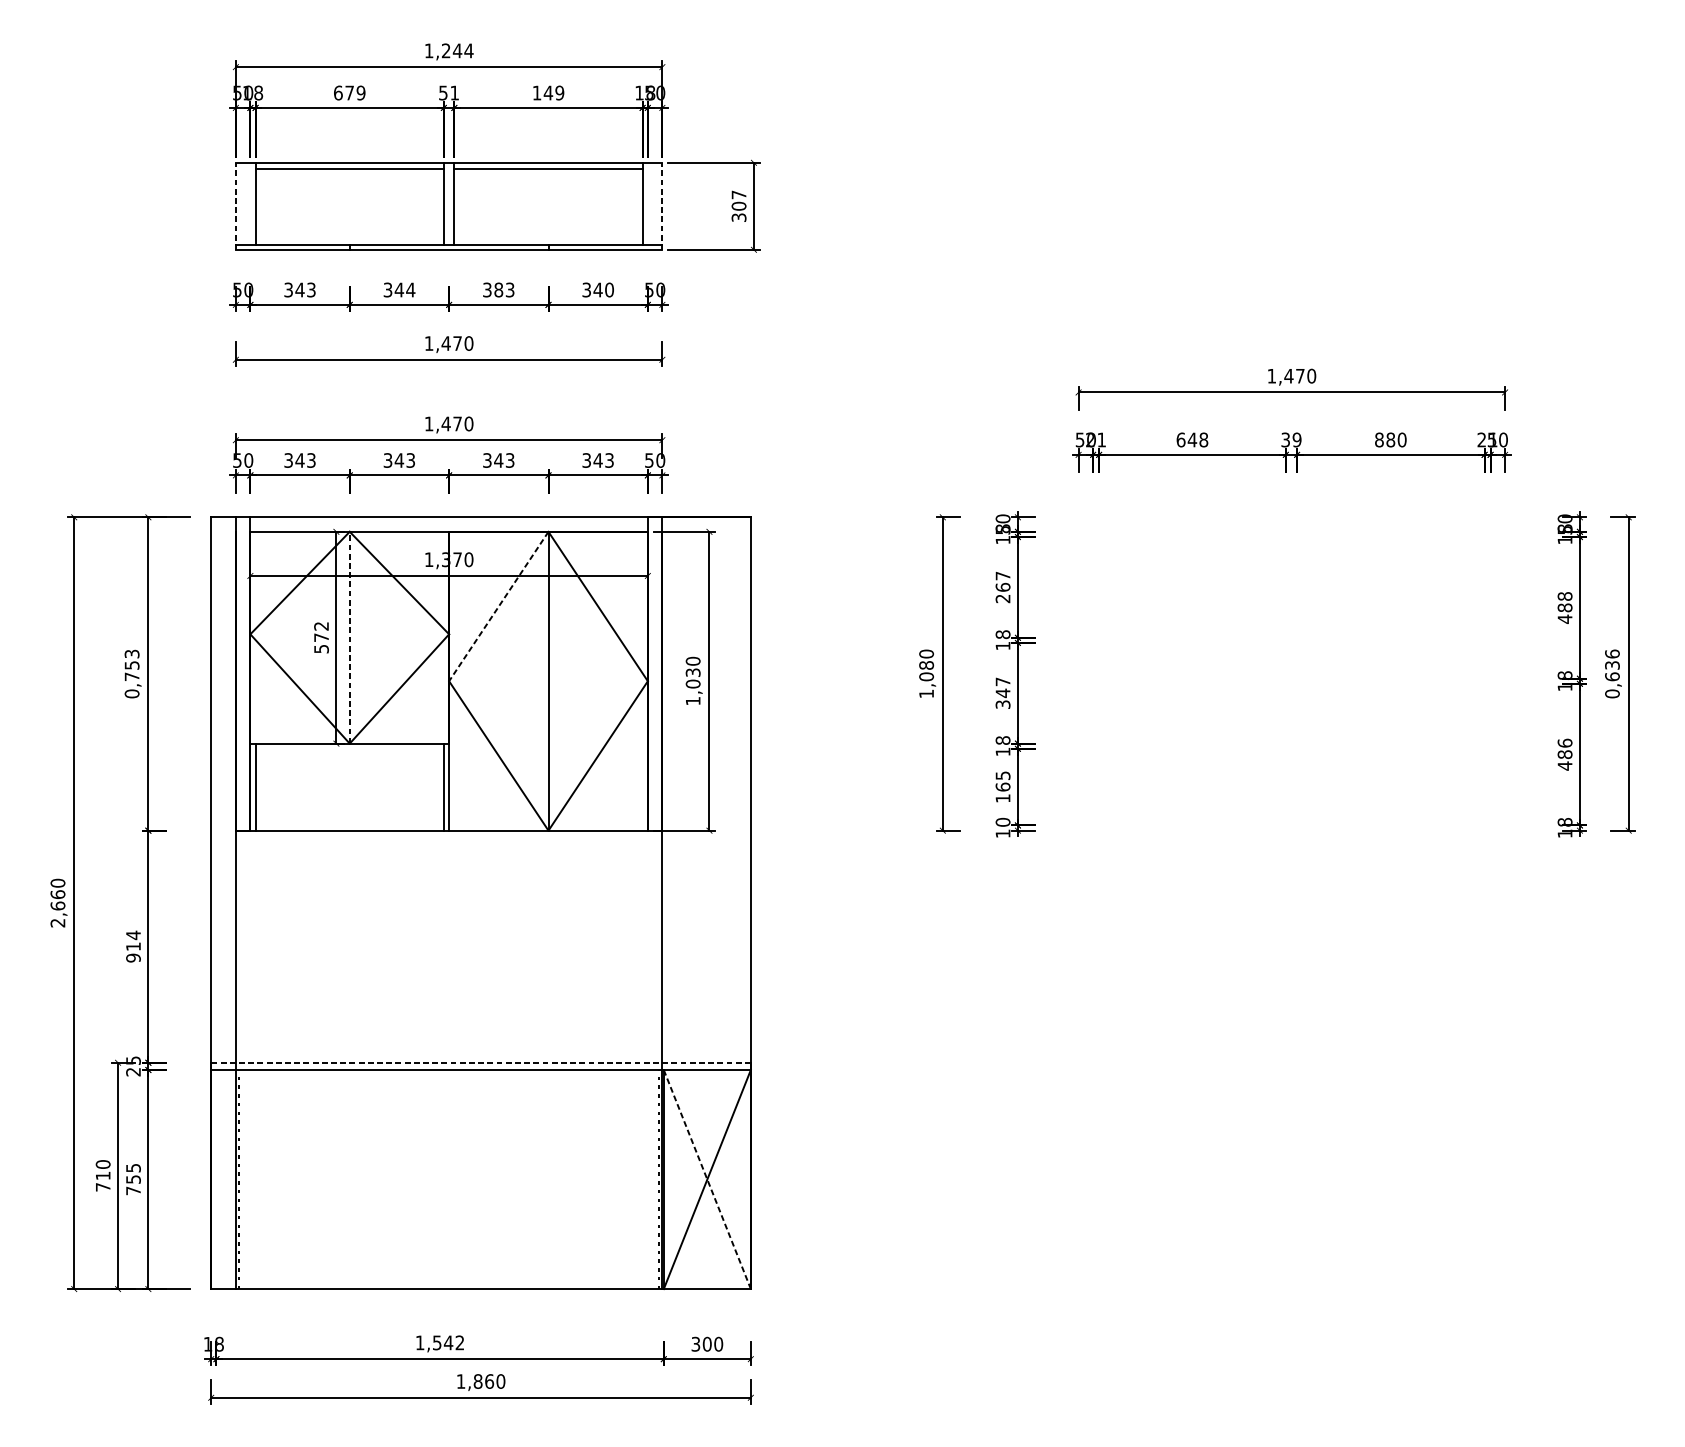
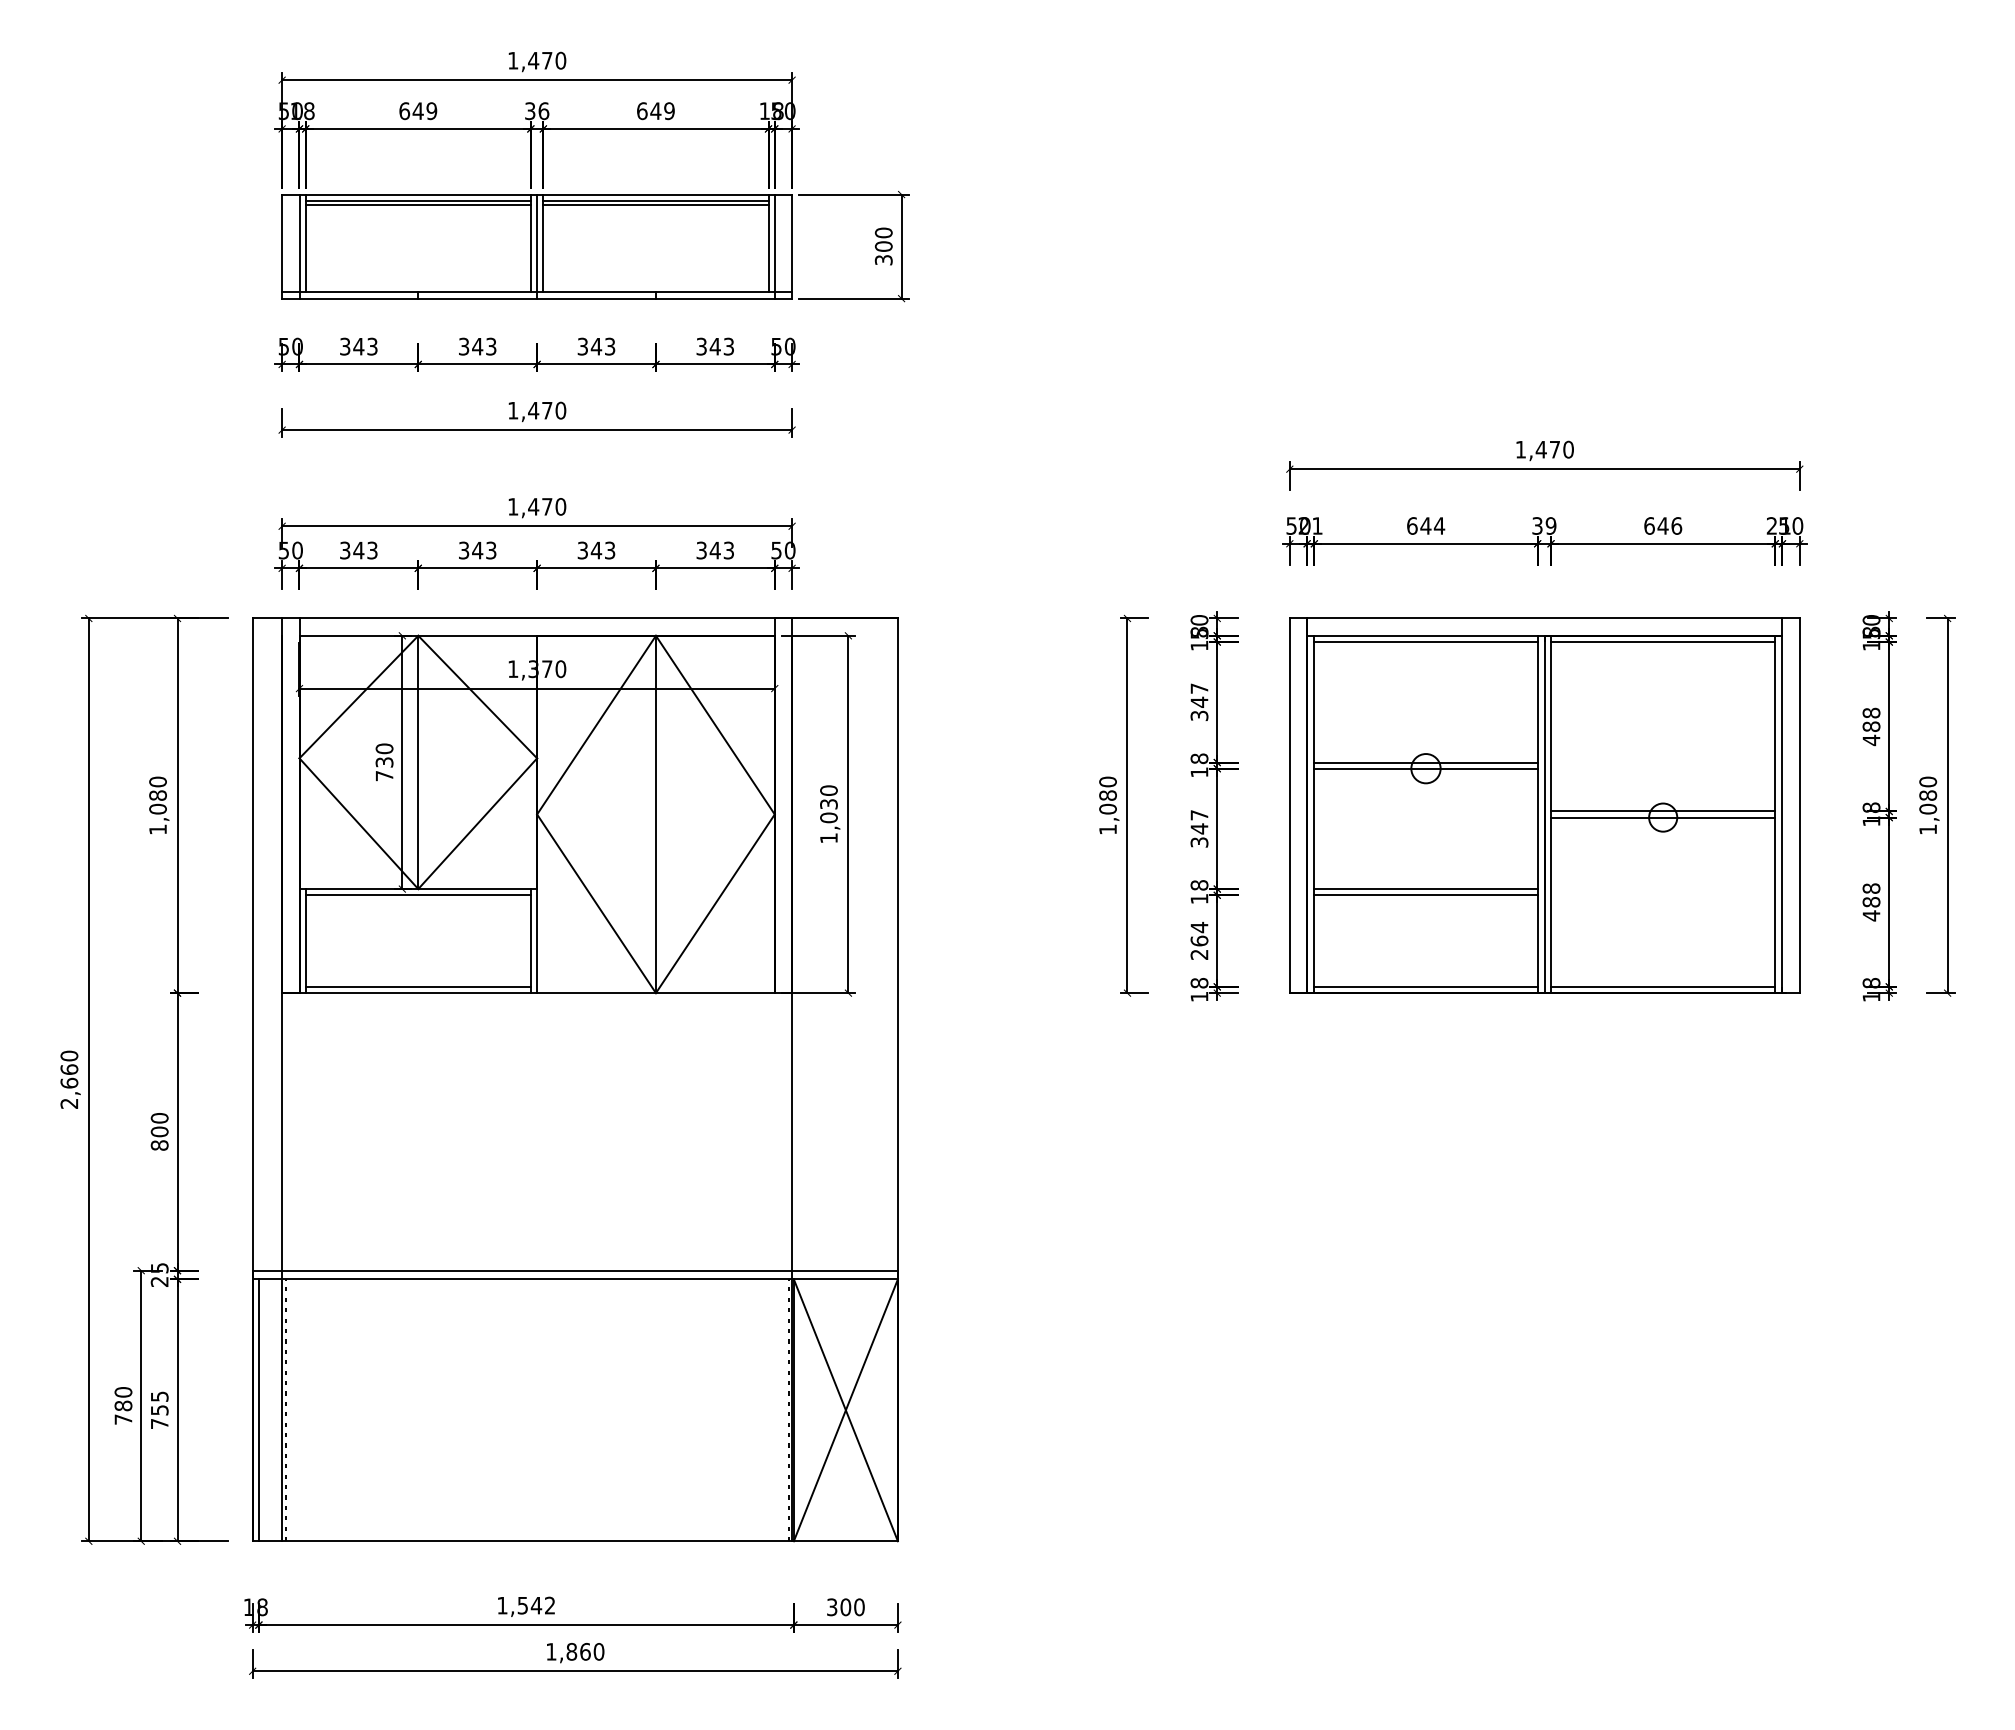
text: (457, 50) -> (547, 60), 1,244 -> 1,470
text: (349, 92) -> (417, 110), 679 -> 649
text: (449, 93) -> (537, 111), 51 -> 36
text: (537, 93) -> (642, 111), 149 -> 649
line: (349, 171) -> (417, 204), added
line: (548, 171) -> (655, 204), added
text: (738, 194) -> (883, 232), 307 -> 300
line: (236, 206) -> (282, 246), dashed -> solid
line: (250, 206) -> (299, 246), added
line: (449, 206) -> (537, 246), added
line: (647, 206) -> (774, 246), added
line: (662, 206) -> (792, 246), dashed -> solid
text: (410, 289) -> (490, 346), 344 -> 343
text: (498, 289) -> (596, 346), 383 -> 343
text: (609, 289) -> (728, 346), 340 -> 343
text: (1203, 439) -> (1439, 525), 648 -> 644
text: (1391, 439) -> (1663, 525), 880 -> 646
text: (1003, 592) -> (1199, 708), 267 -> 347
line: (498, 606) -> (596, 725), dashed -> solid
text: (321, 637) -> (384, 762), 572 -> 730
line: (349, 637) -> (418, 762), dashed -> solid
text: (131, 673) -> (157, 805), 0,753 -> 1,080
part: (1291, 673) -> (1544, 805), added
text: (1612, 673) -> (1928, 805), 0,636 -> 1,080
text: (1565, 743) -> (1871, 888), 486 -> 488
line: (349, 749) -> (417, 895), added
text: (1003, 786) -> (1199, 940), 165 -> 264
text: (1003, 821) -> (1199, 982), 10 -> 18
line: (349, 825) -> (417, 986), added
text: (133, 946) -> (159, 1131), 914 -> 800
line: (481, 1062) -> (575, 1270), dashed -> solid
text: (103, 1175) -> (123, 1405), 710 -> 780
line: (216, 1179) -> (258, 1410), added
line: (707, 1179) -> (845, 1410), dashed -> solid

